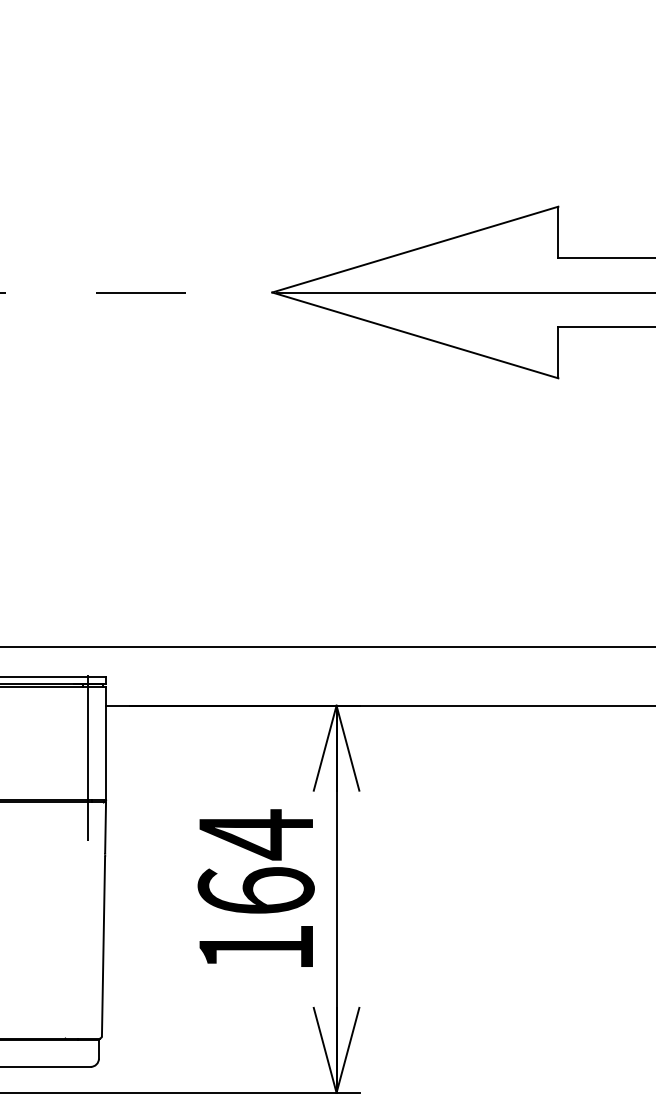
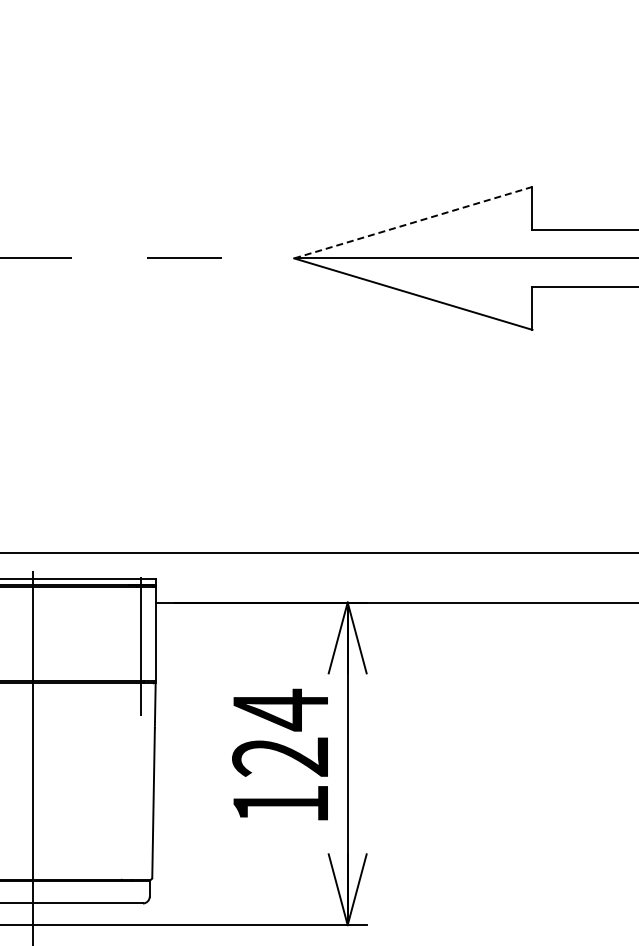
line: (415, 249) -> (413, 222), solid -> dashed
text: (255, 890) -> (280, 756), 164 -> 124

